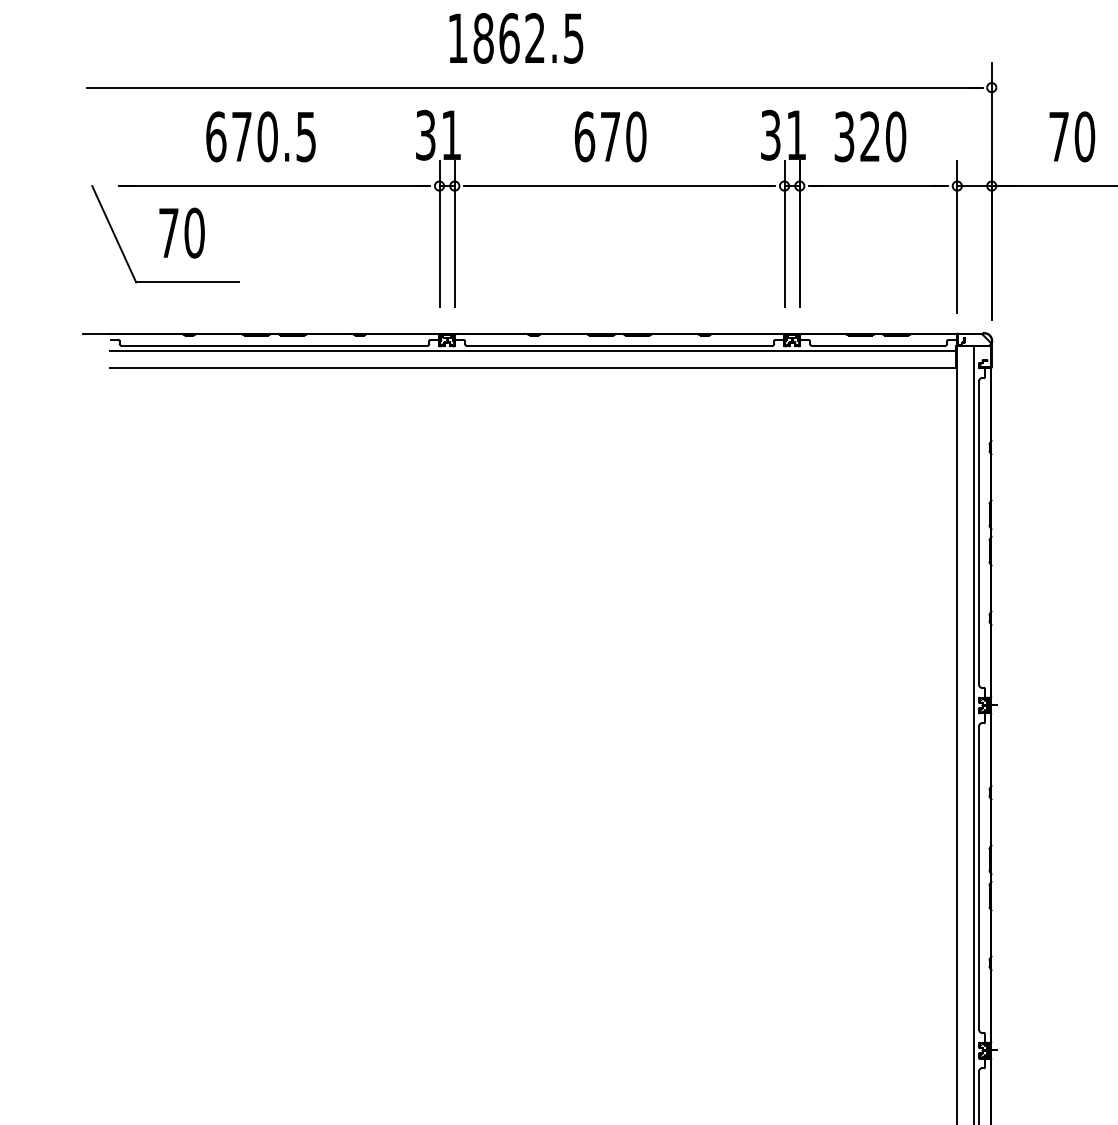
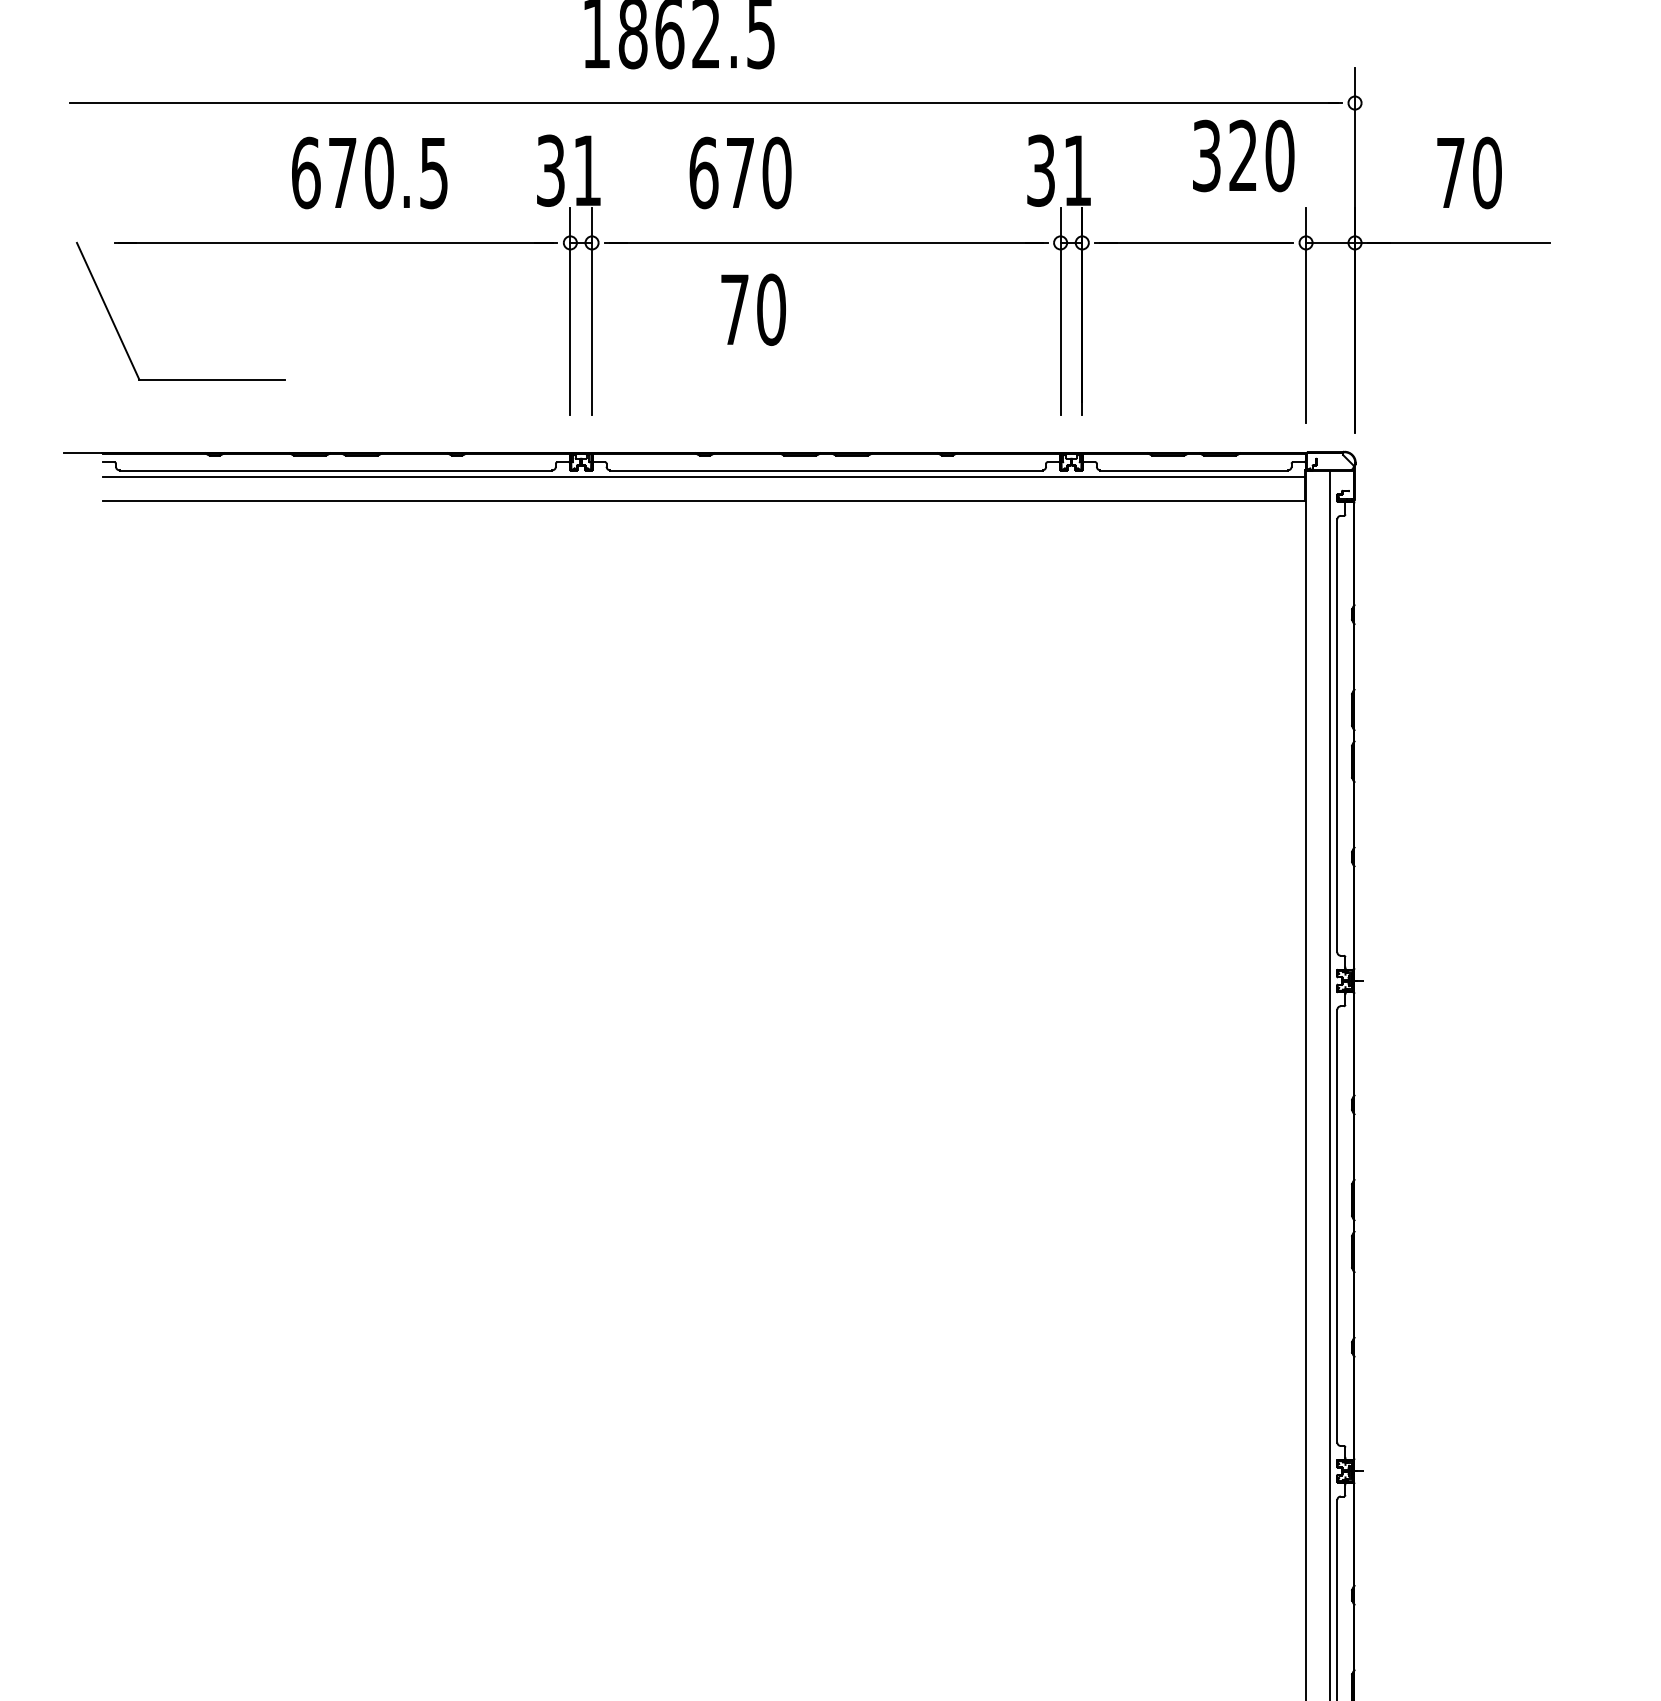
text: (260, 136) -> (369, 172), moved
text: (610, 136) -> (740, 172), moved
text: (870, 136) -> (1243, 155), moved
text: (182, 232) -> (753, 309), moved

